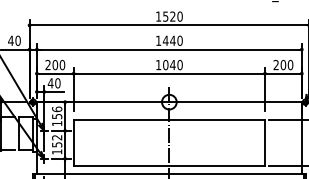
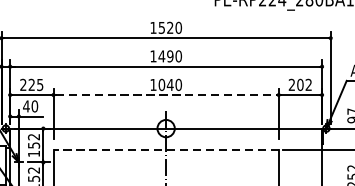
text: (172, 40) -> (169, 55), 1440 -> 1490
text: (58, 64) -> (35, 84), 200 -> 225
text: (290, 65) -> (308, 85), 200 -> 202
line: (169, 73) -> (166, 94), solid -> dashed
text: (57, 109) -> (34, 137), 156 -> 152
line: (169, 120) -> (166, 150), solid -> dashed

